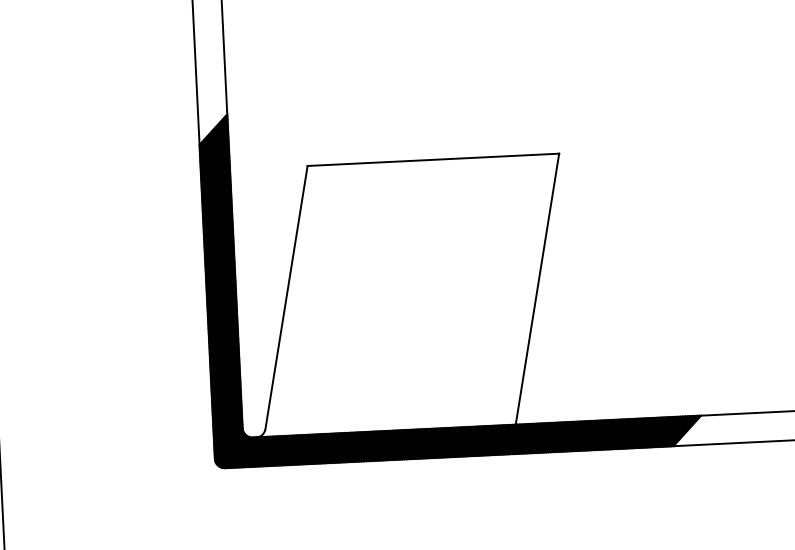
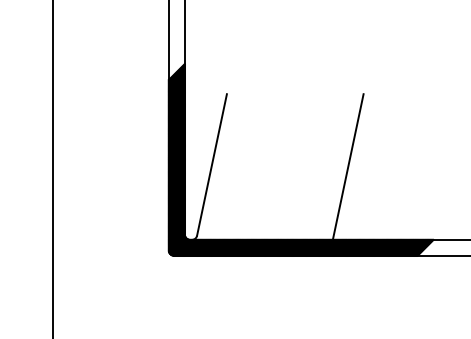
line: (432, 160) -> (294, 94), removed

